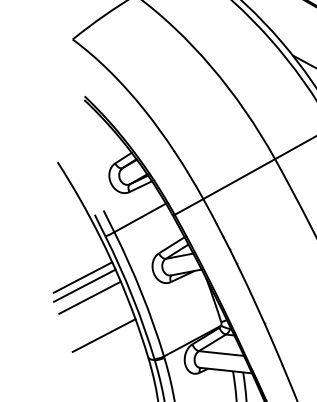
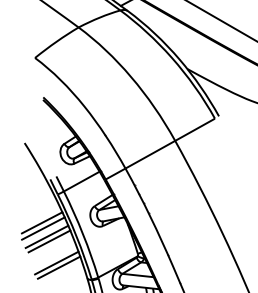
line: (93, 304) -> (49, 241), added
line: (106, 341) -> (58, 267), added

